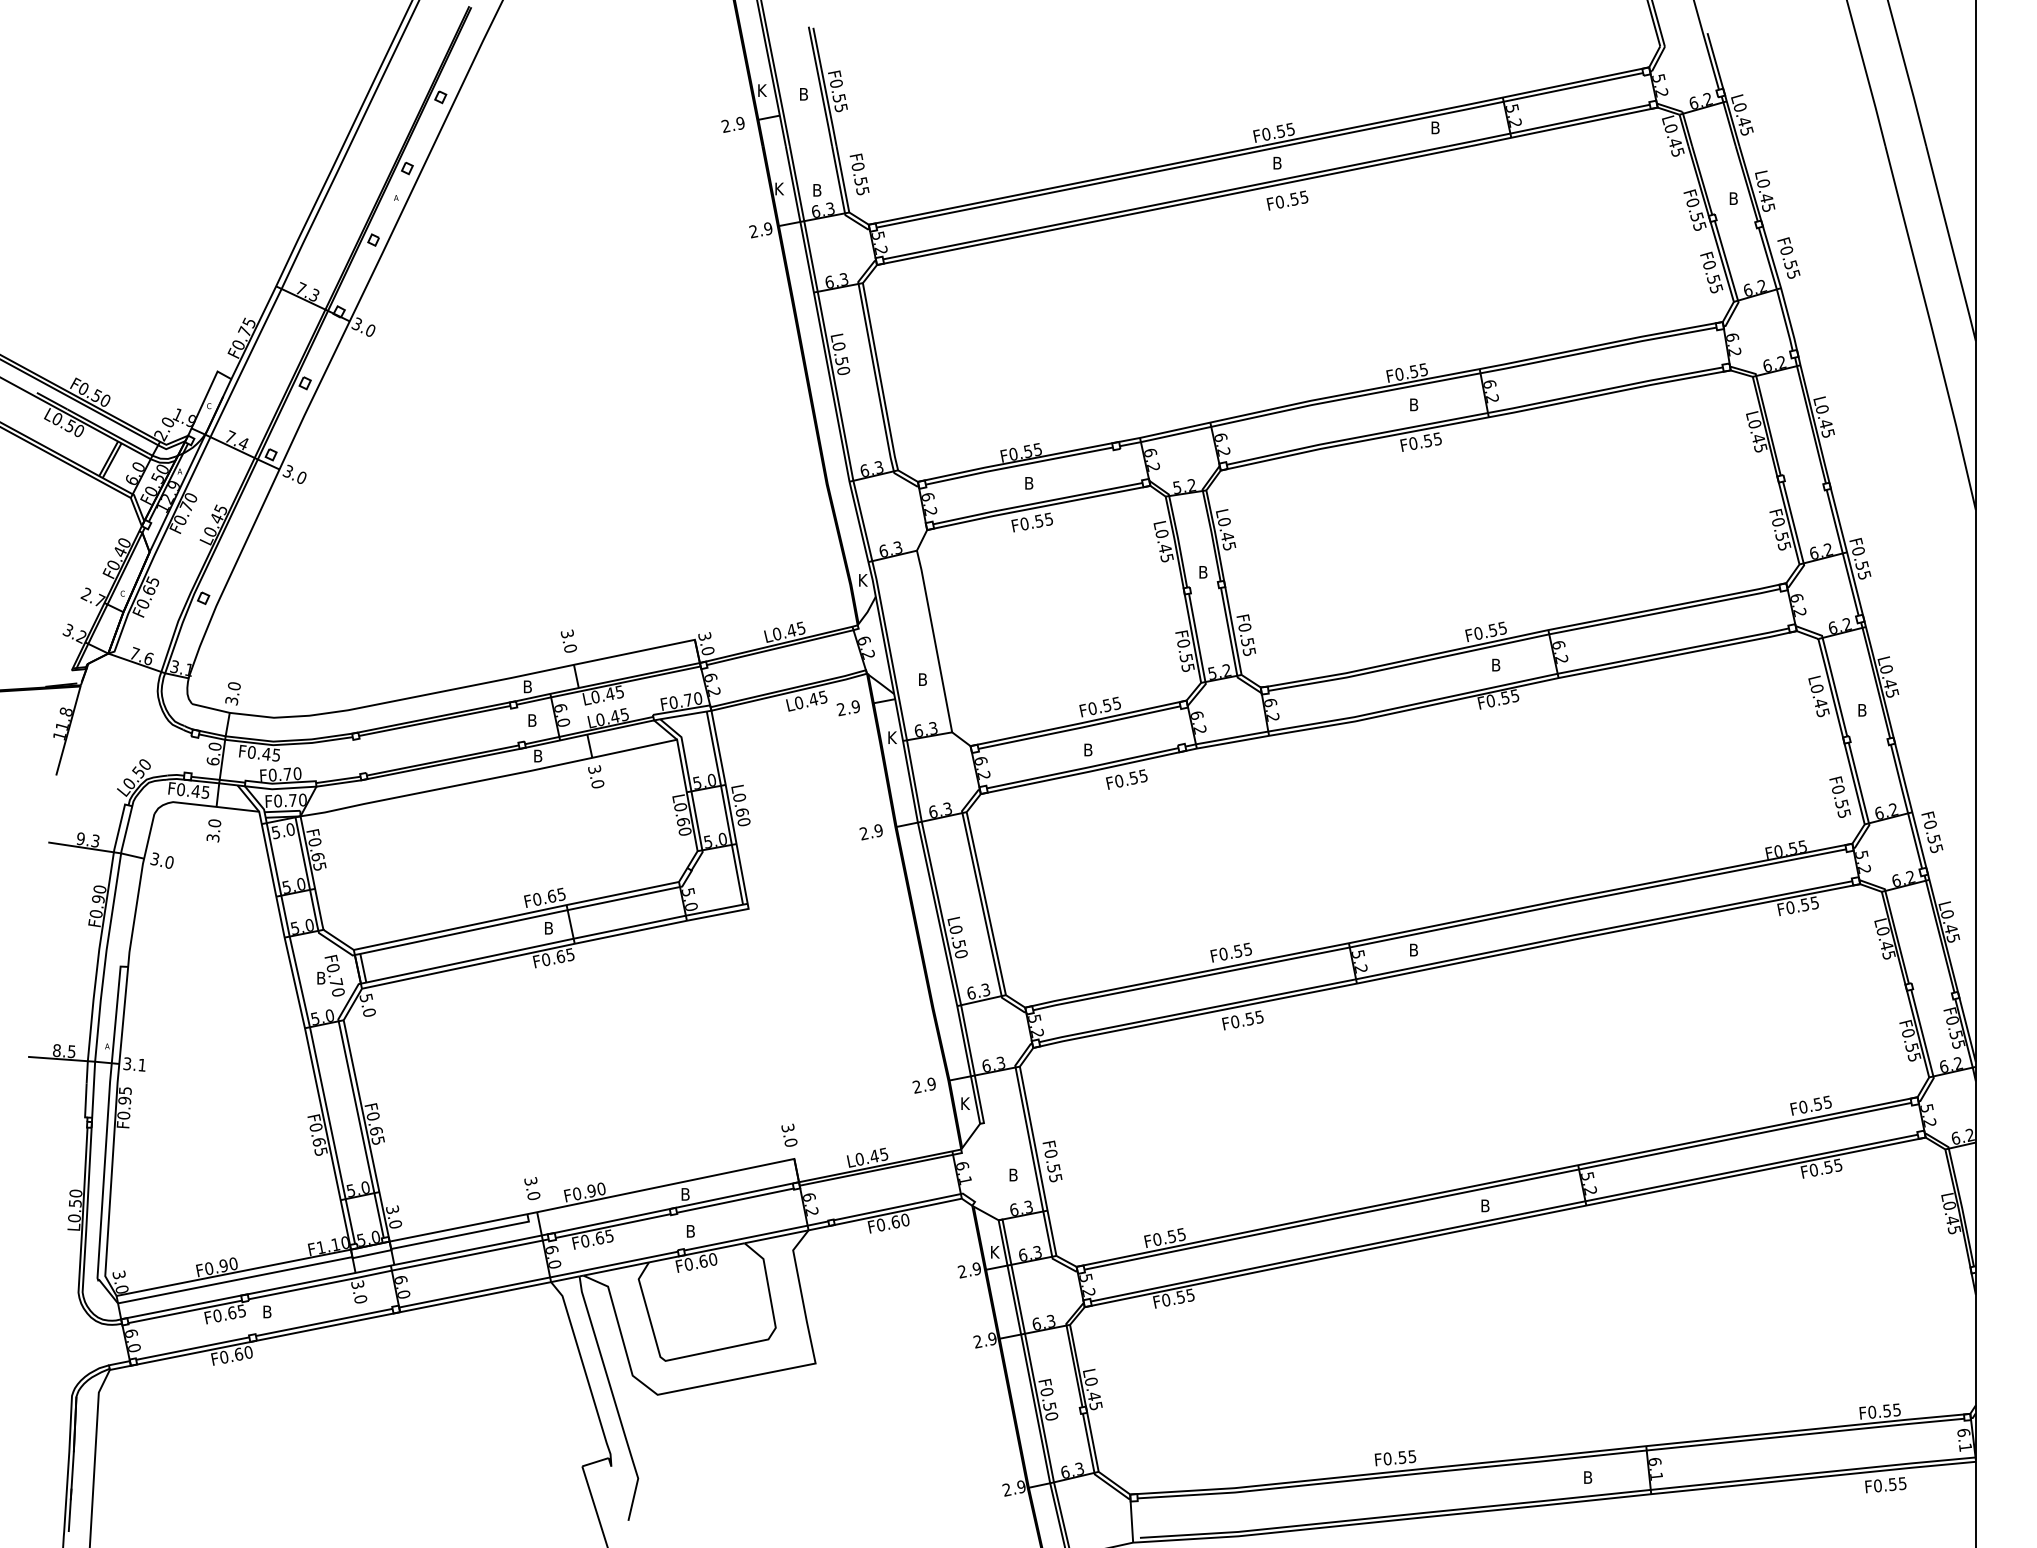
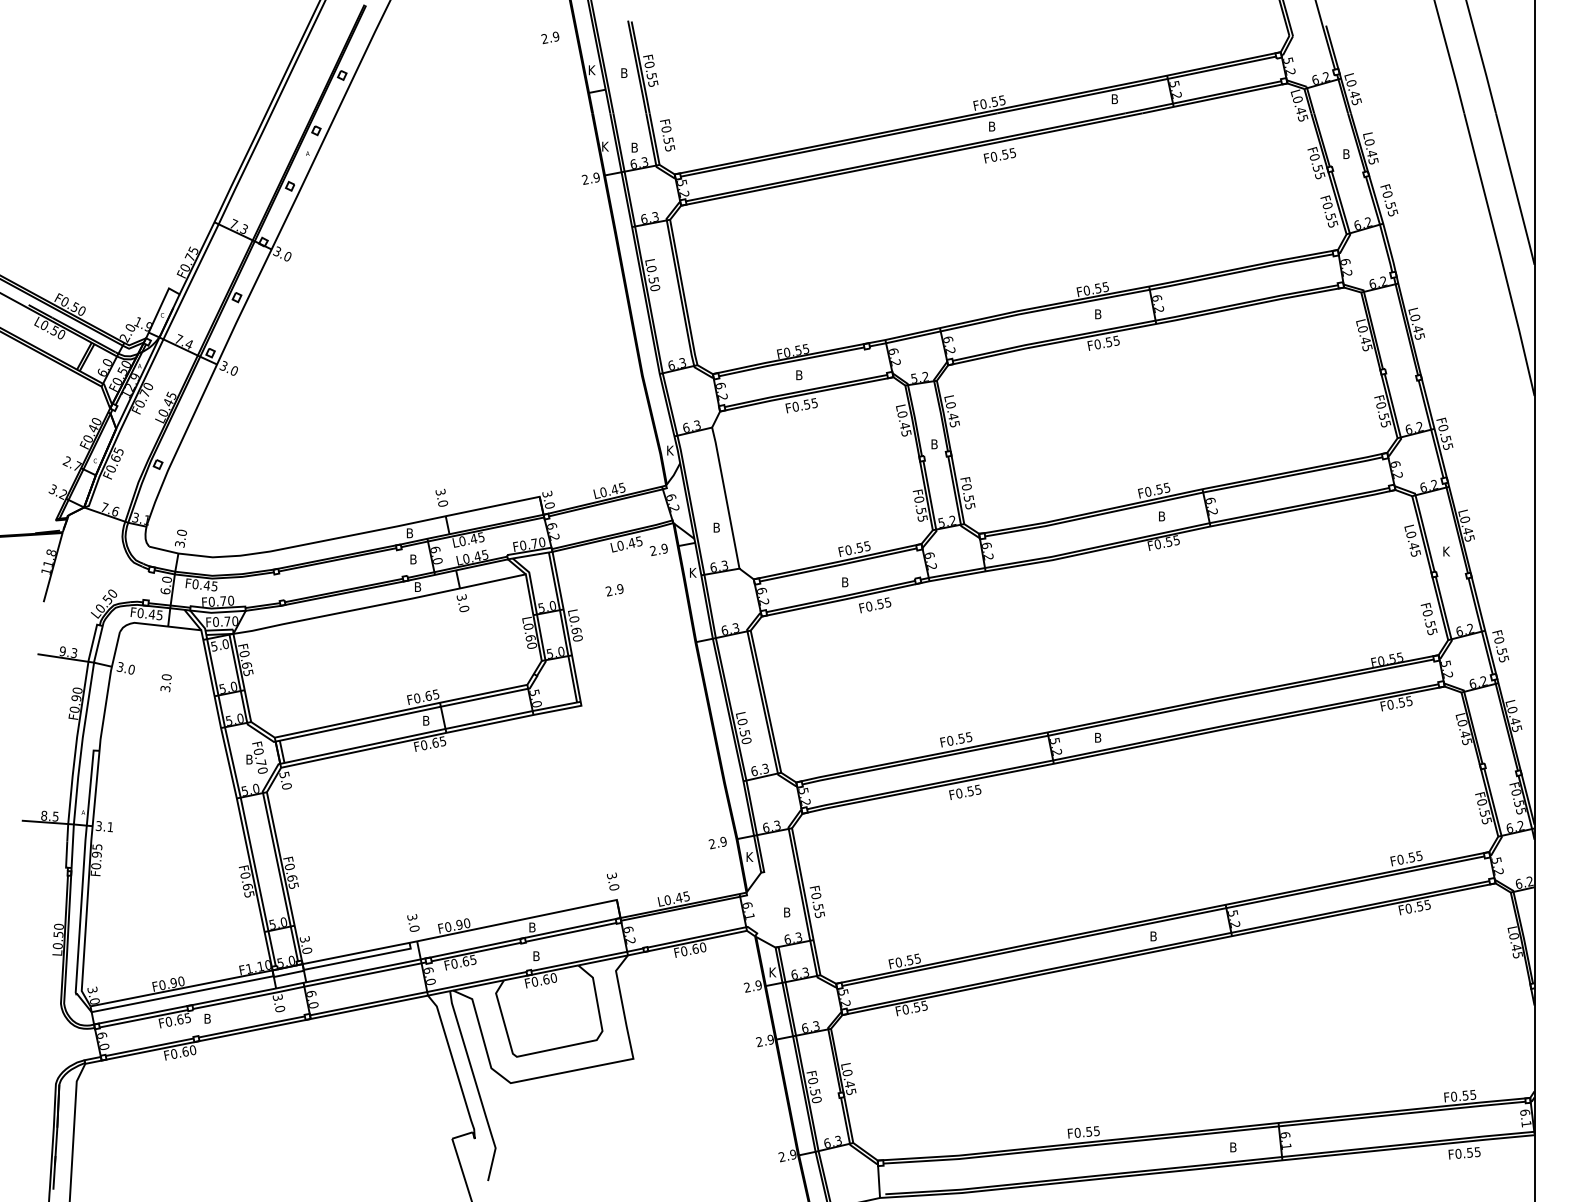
text: (733, 124) -> (550, 37), moved
text: (1862, 710) -> (1446, 551), B -> K
text: (213, 831) -> (165, 683), moved
text: (871, 832) -> (614, 590), moved

